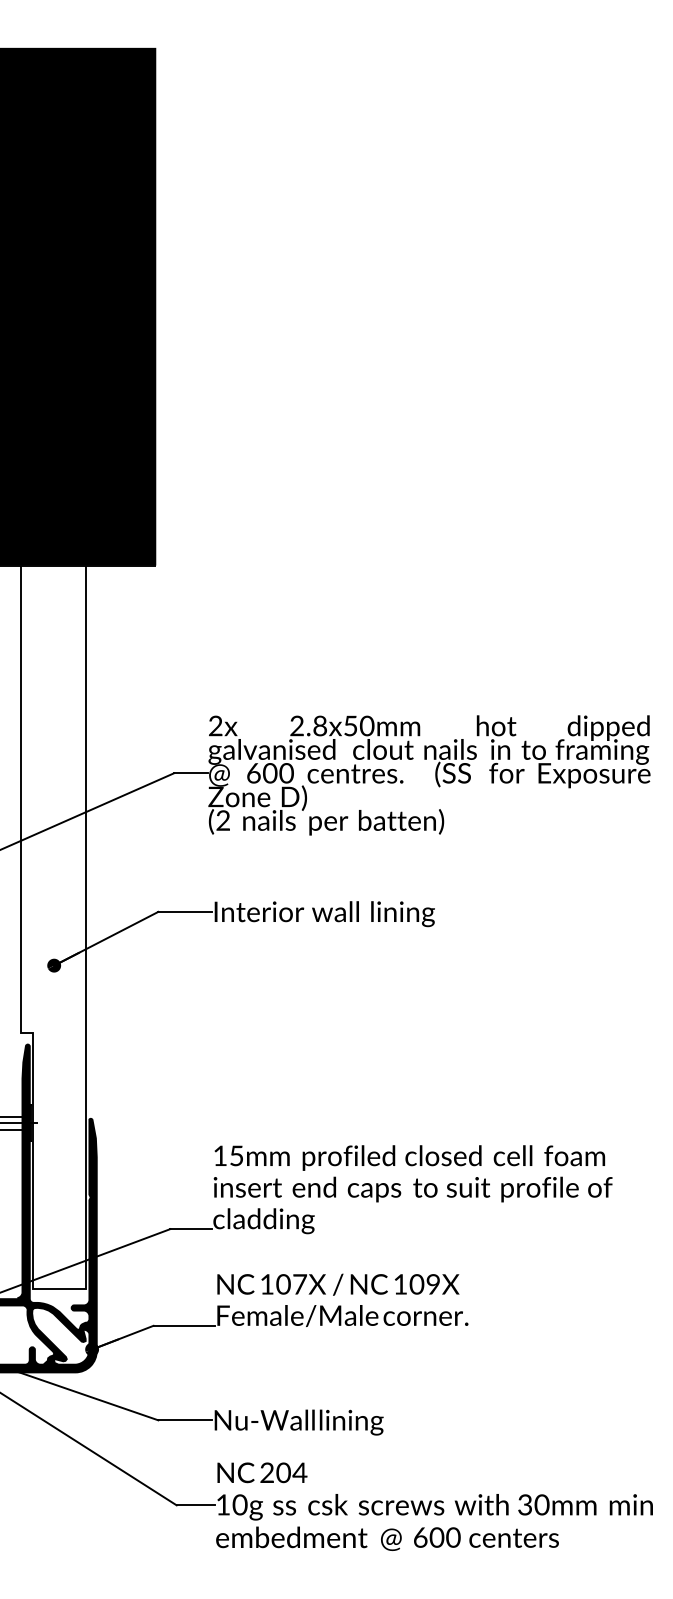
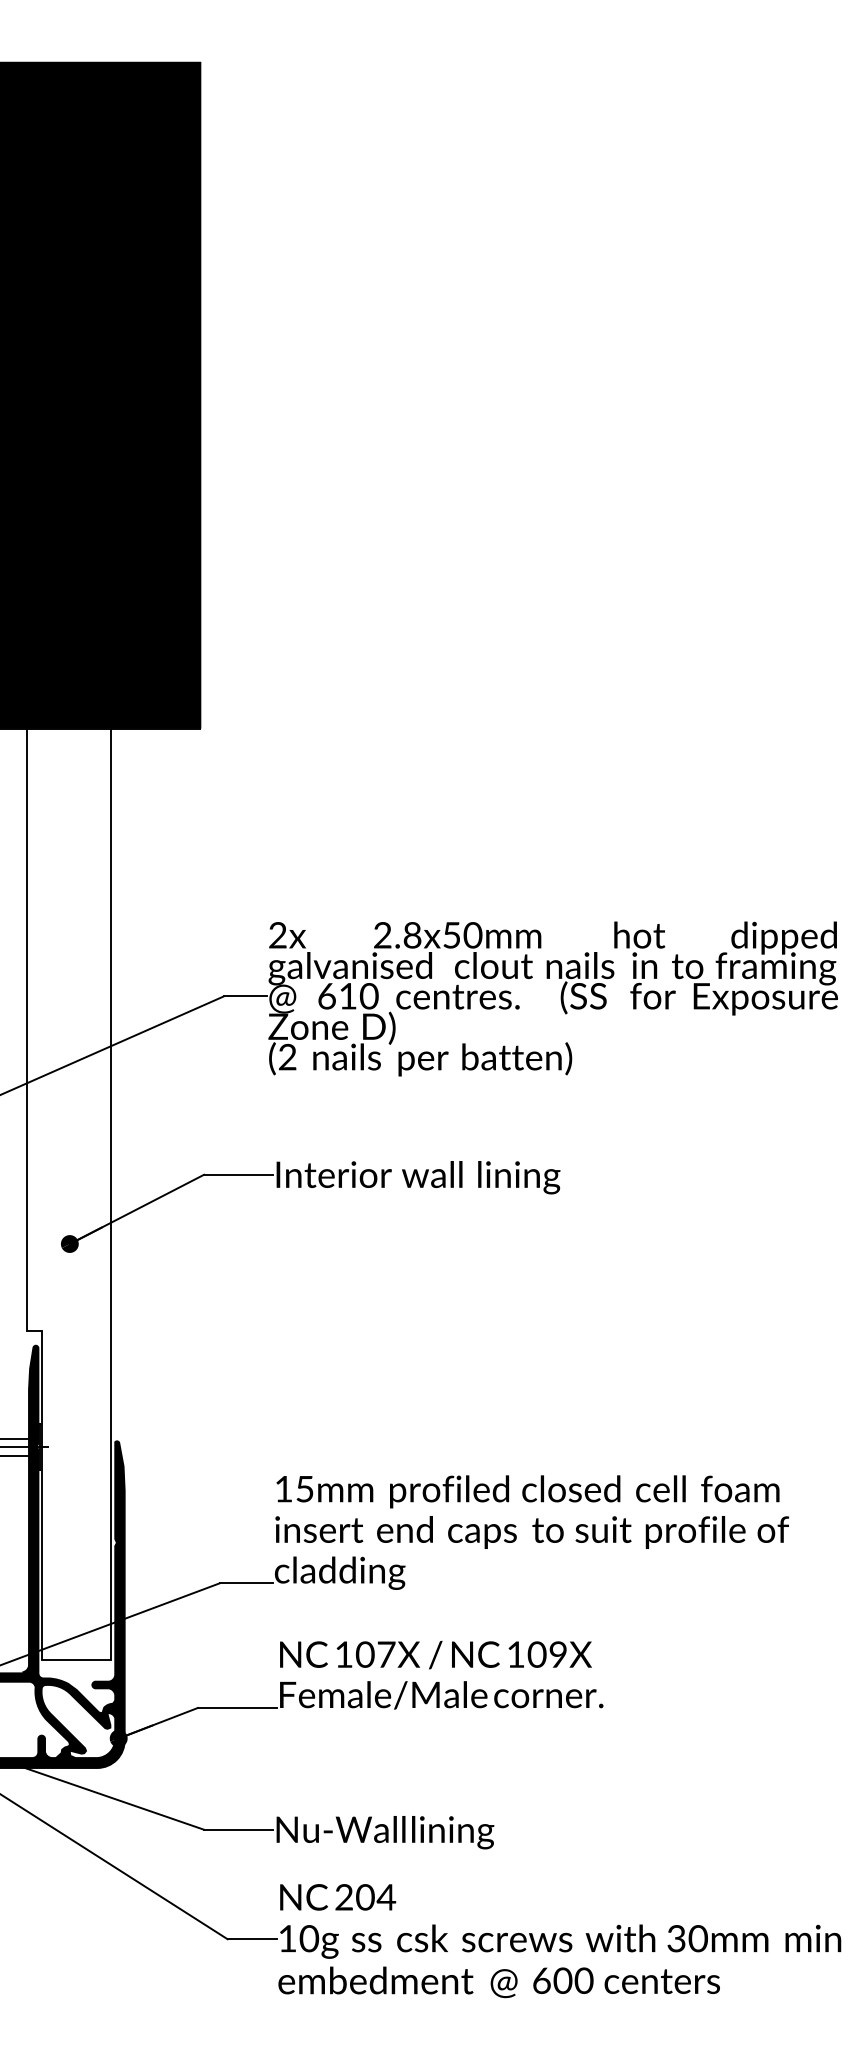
text: (269, 773) -> (347, 996), 600 -> 610

